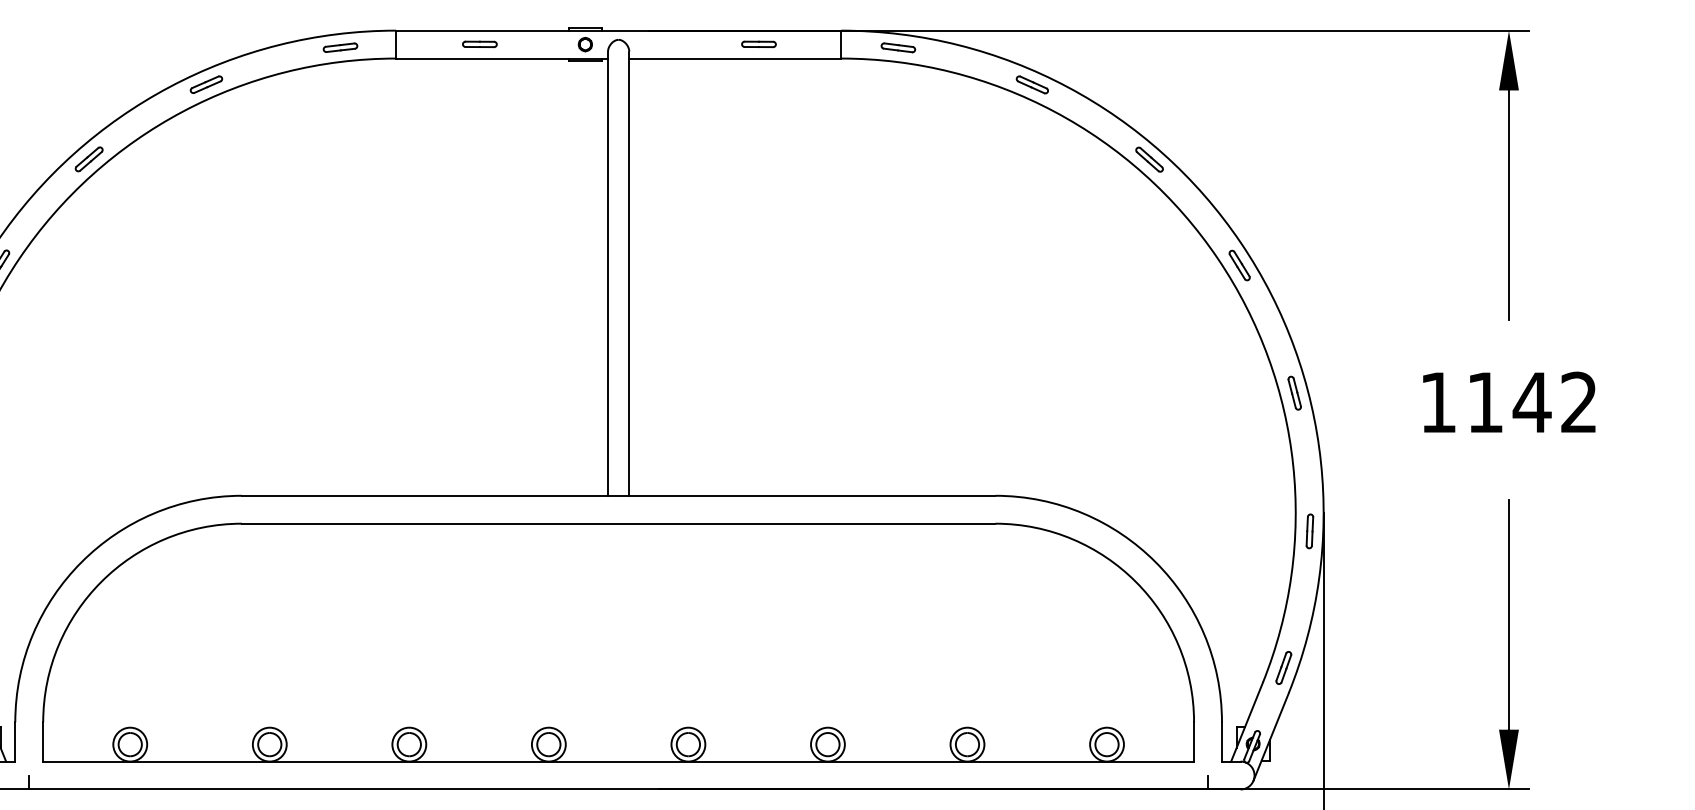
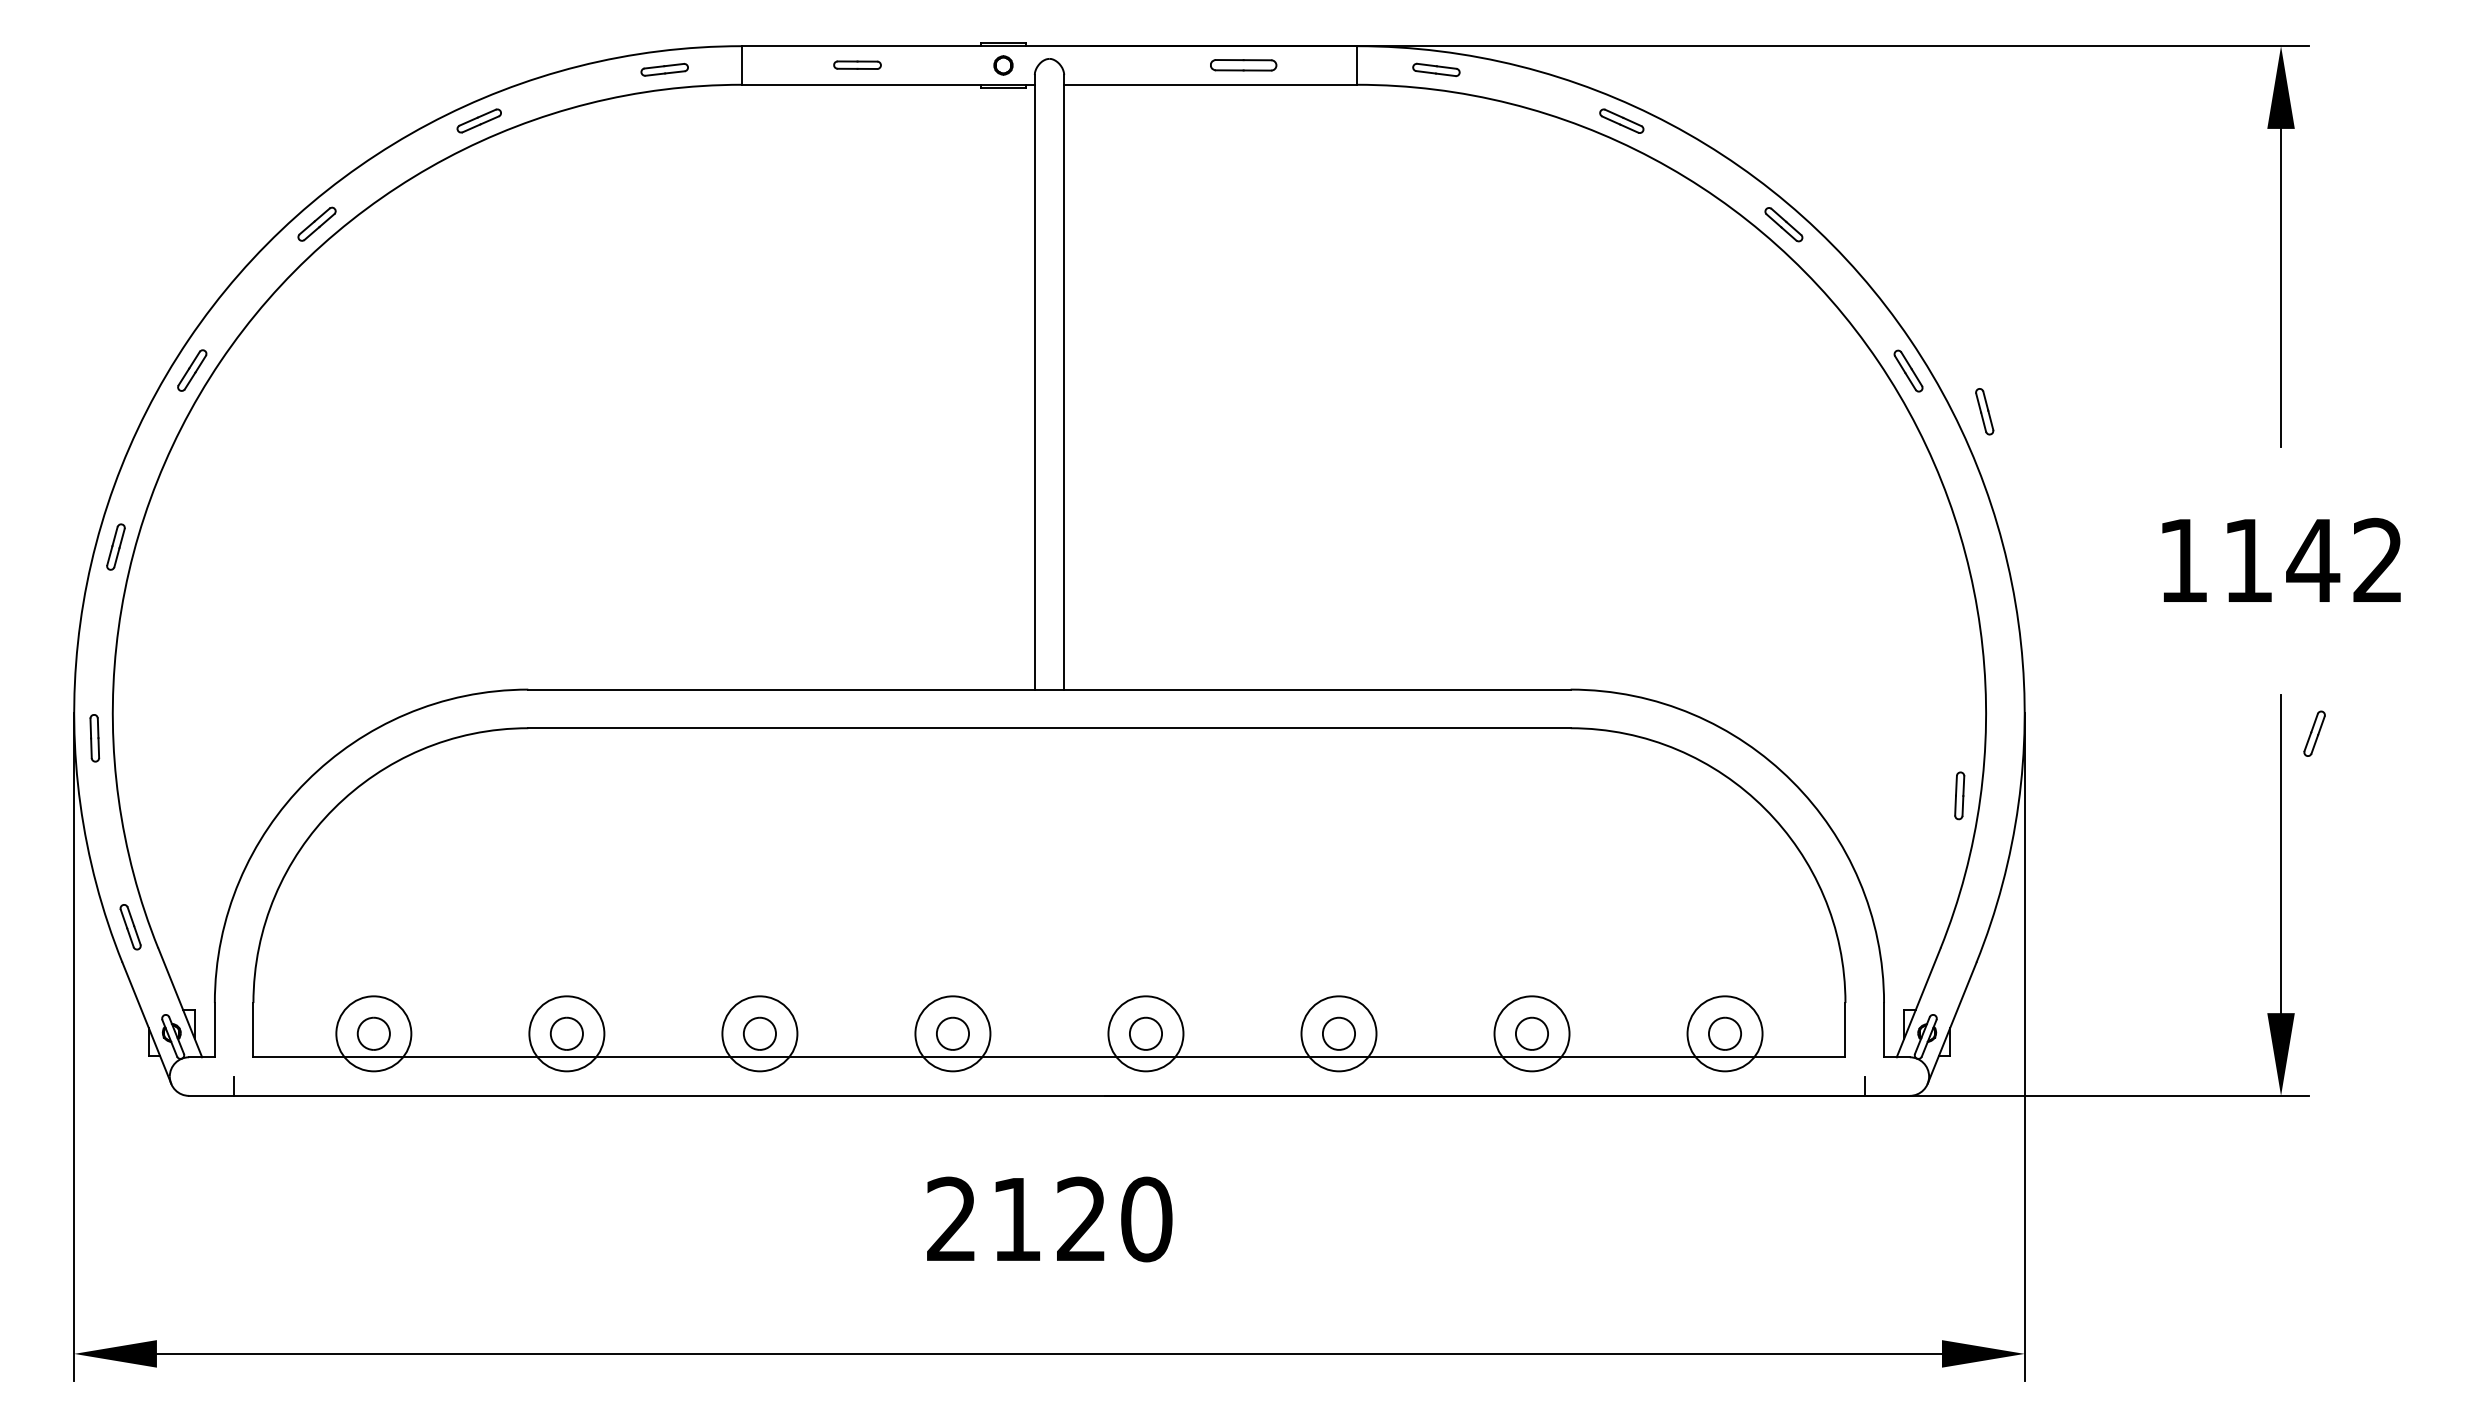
part: (758, 43) -> (1243, 64), size x1.4
part: (1294, 393) -> (1984, 411), moved
part: (1309, 531) -> (1959, 795), moved
part: (1283, 667) -> (2314, 733), moved
circle: (129, 744) -> (373, 1033), size x1.6
circle: (269, 744) -> (566, 1033), size x1.6
circle: (409, 744) -> (759, 1033), size x1.6
circle: (548, 744) -> (952, 1033), size x1.6
circle: (688, 744) -> (1145, 1033), size x1.6
circle: (827, 744) -> (1338, 1033), size x1.6
circle: (967, 744) -> (1531, 1033), size x1.6
circle: (1106, 744) -> (1724, 1033), size x1.6

